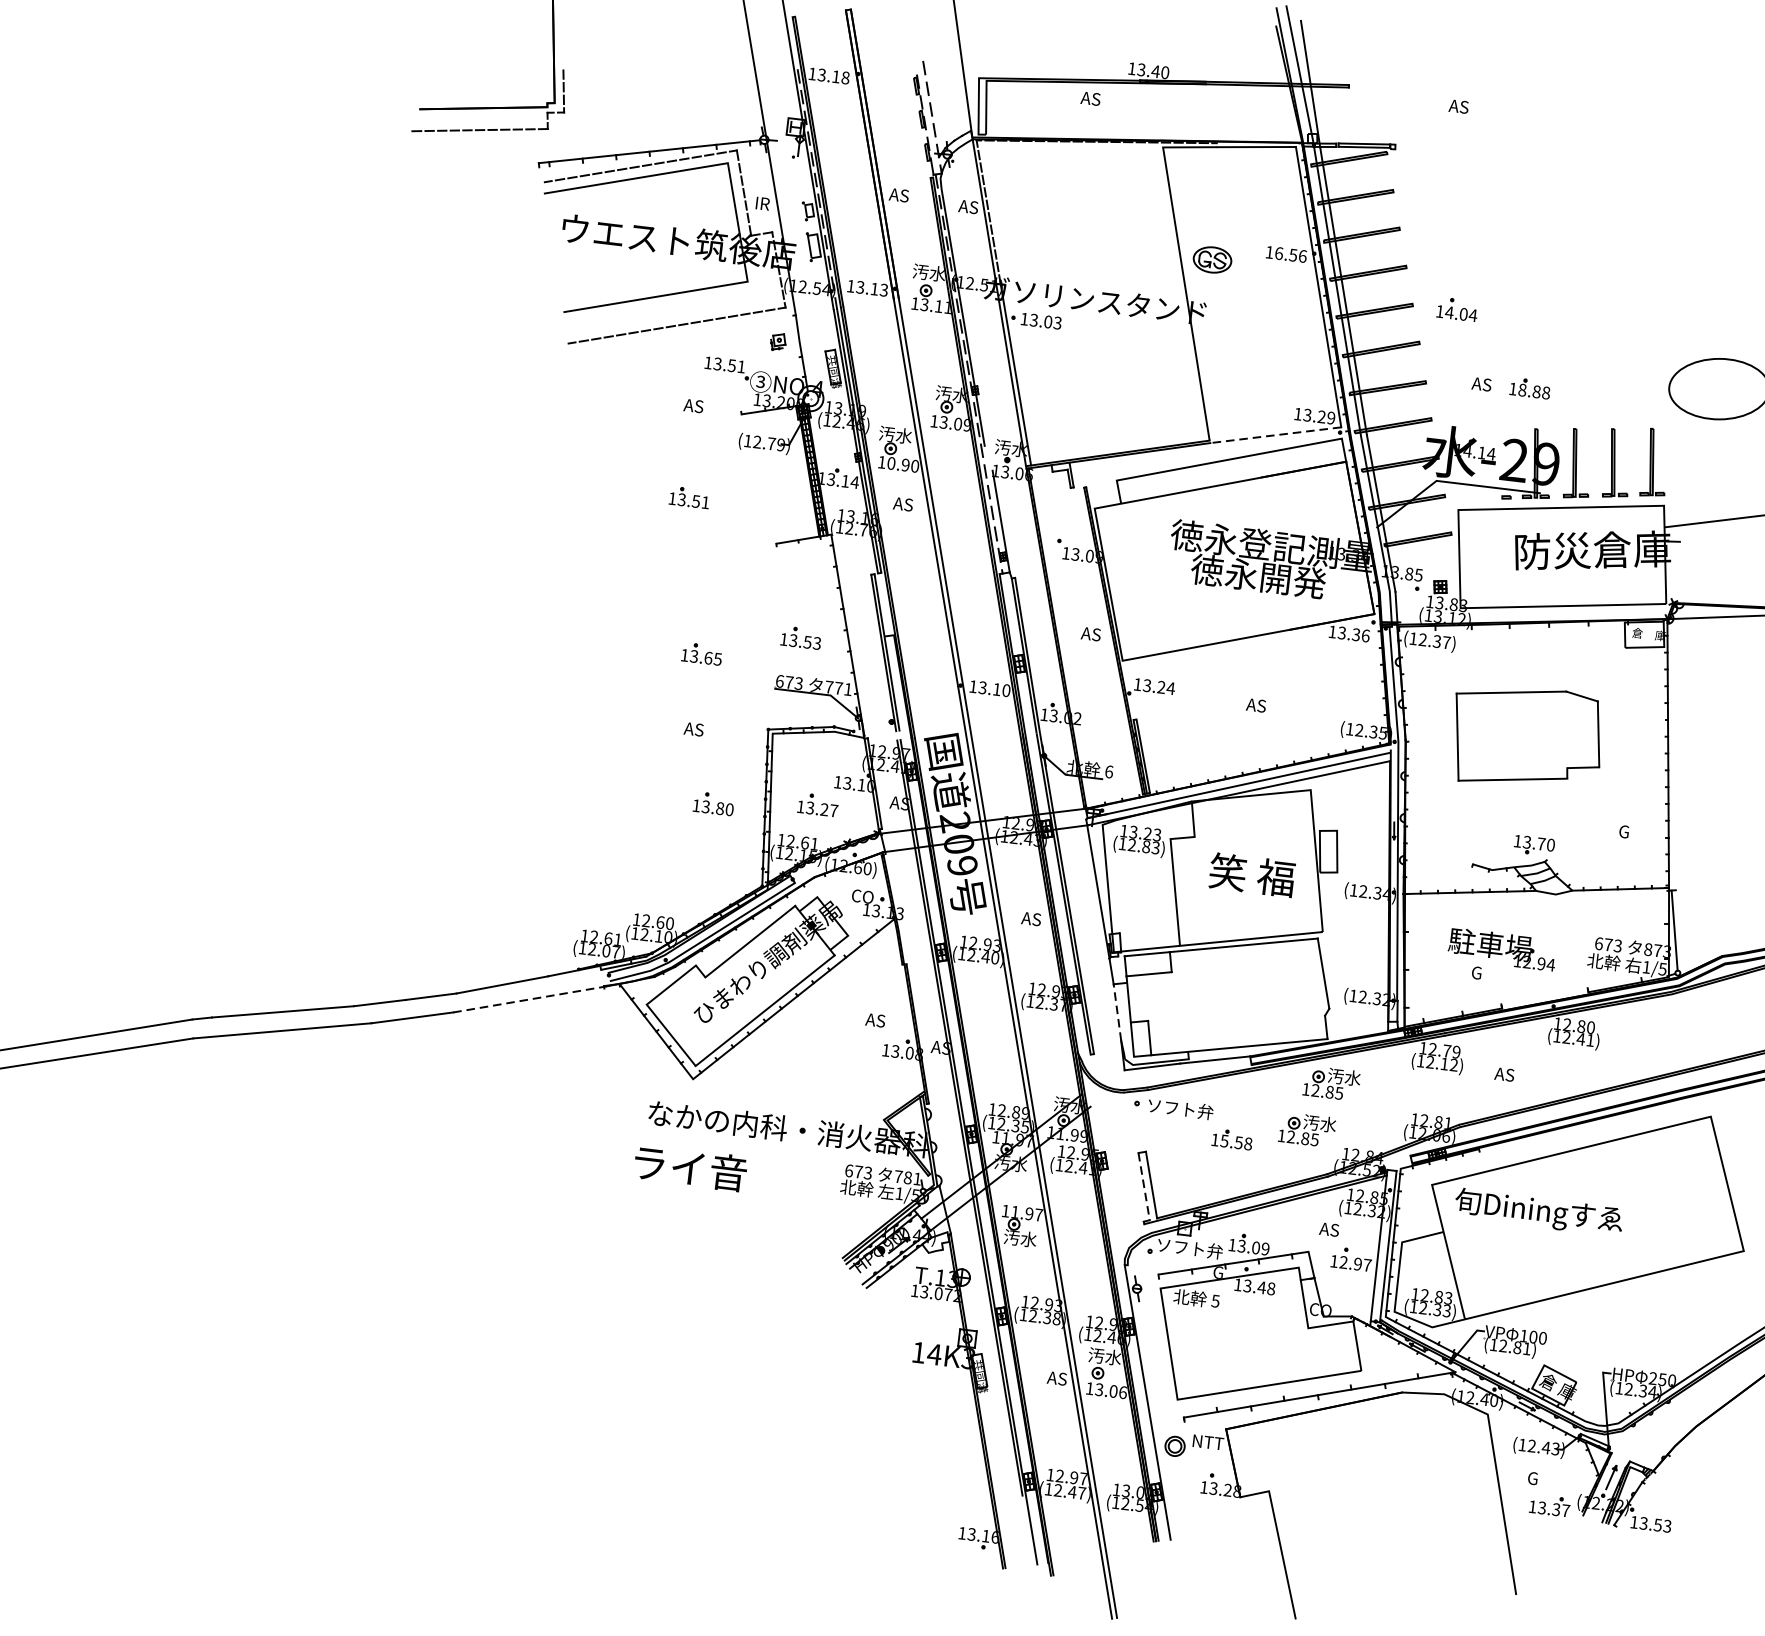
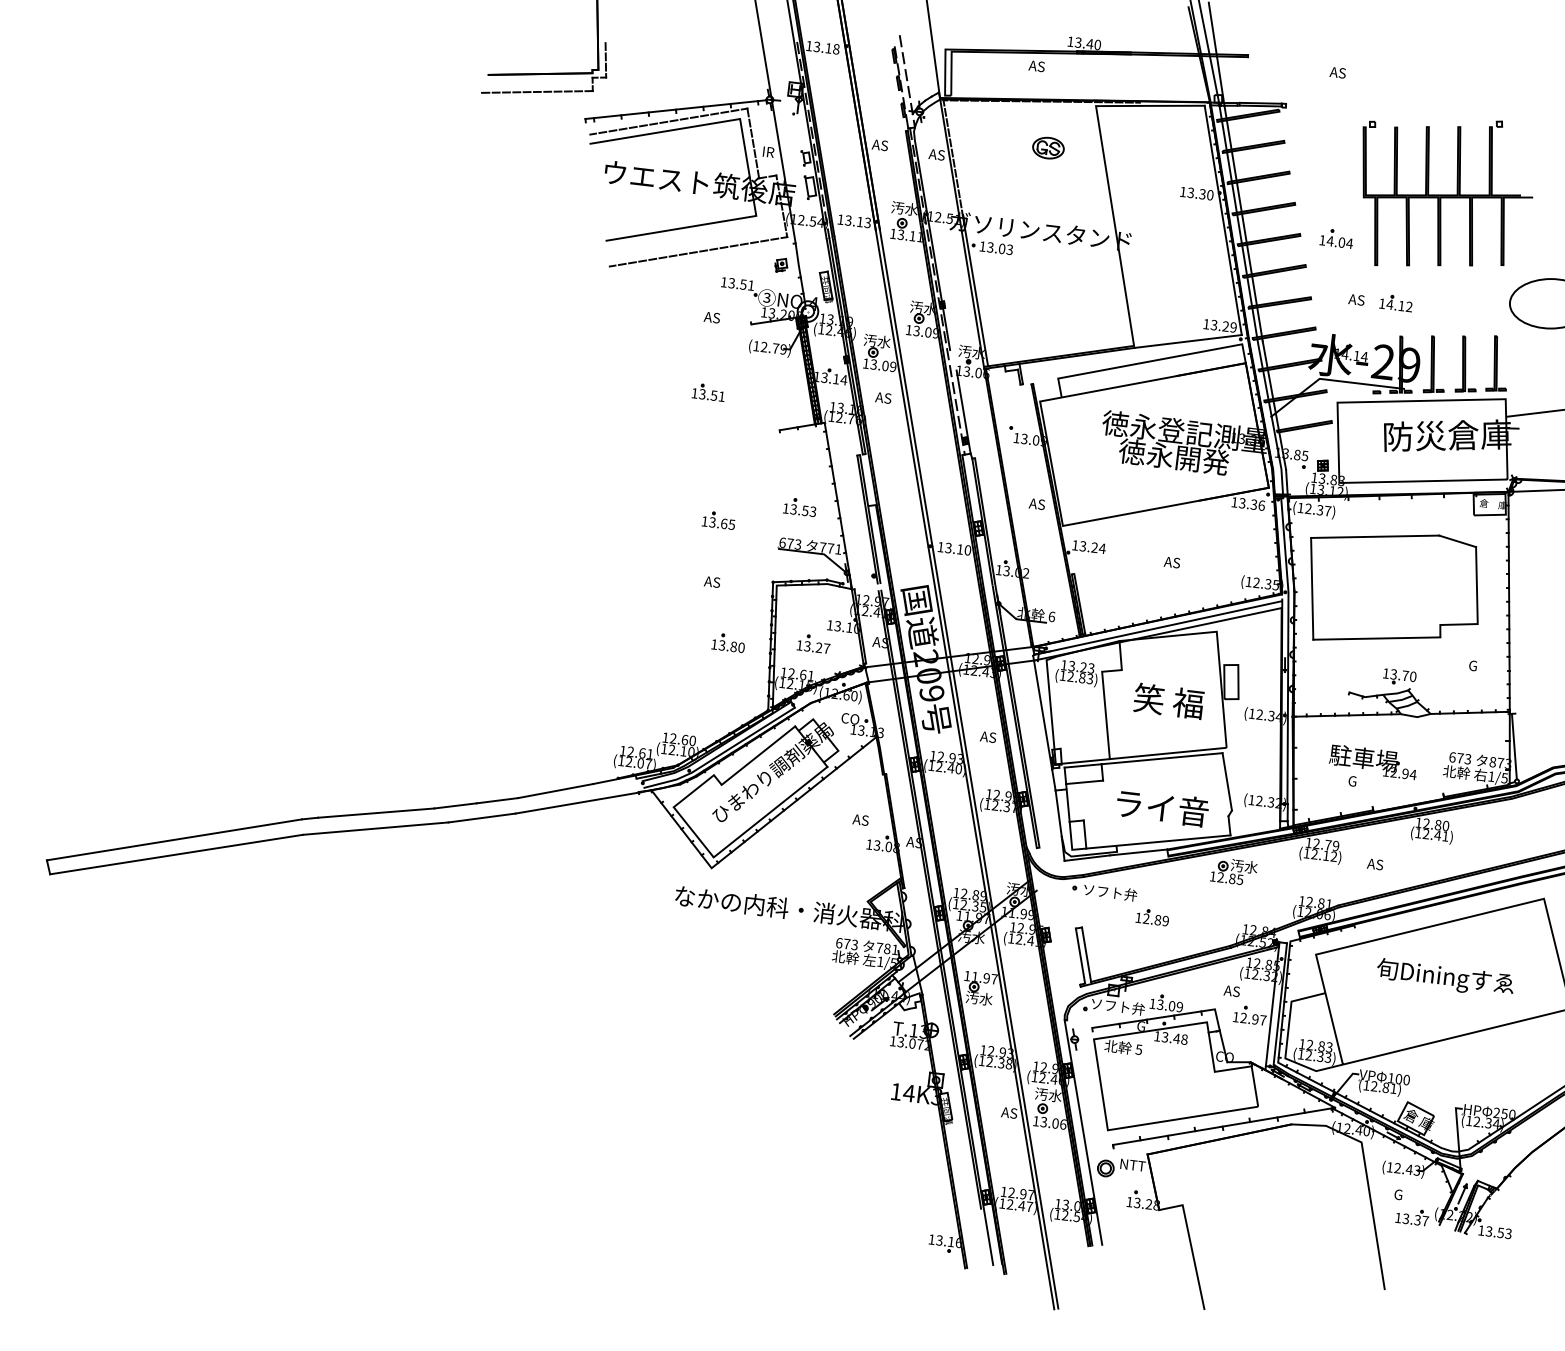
text: (1290, 254) -> (1200, 193), 16.56 -> 13.30
part: (1592, 254) -> (1447, 193), added
part: (1212, 259) -> (1048, 147), moved
text: (1534, 391) -> (1399, 305), 18.88 -> 14.12
line: (1276, 435) -> (1188, 341), dashed -> solid
text: (903, 464) -> (883, 365), 10.90 -> 13.09
part: (1528, 736) -> (1394, 587), size x1.43
line: (530, 998) -> (578, 802), dashed -> solid
line: (1117, 1012) -> (1058, 813), dashed -> solid
part: (1306, 1129) -> (1213, 909), removed
text: (1235, 1141) -> (1155, 919), 15.58 -> 12.89
text: (690, 1170) -> (1162, 809), moved
line: (1144, 1187) -> (1080, 956), dashed -> solid
text: (1539, 1209) -> (1445, 975), moved

